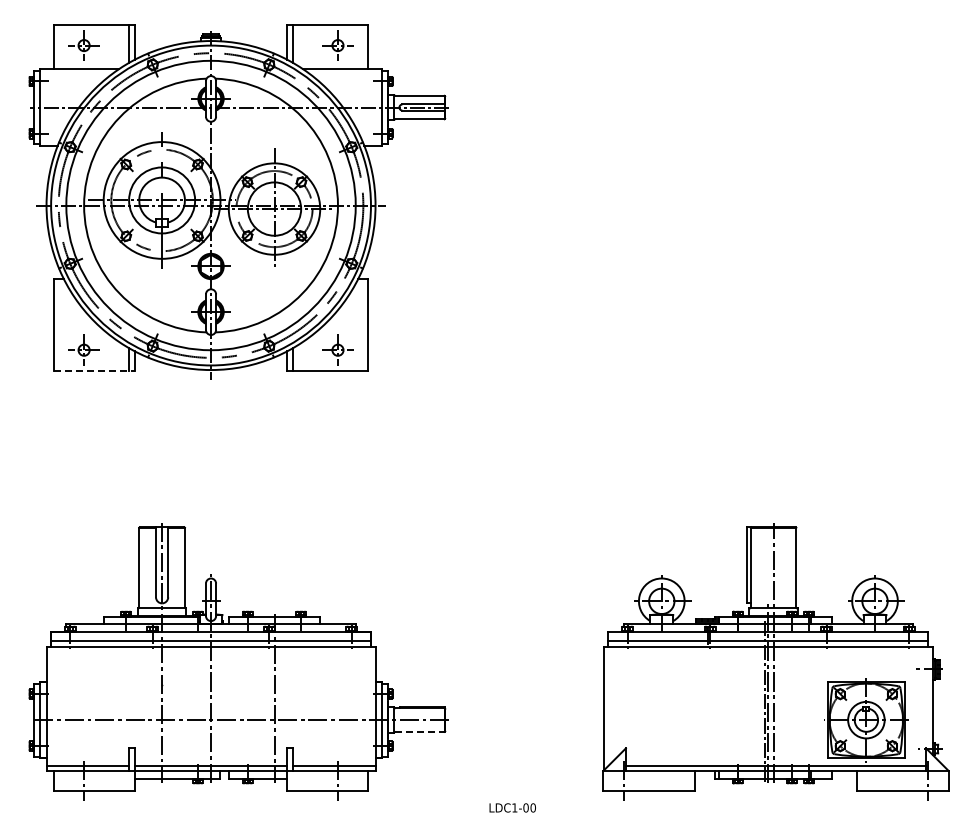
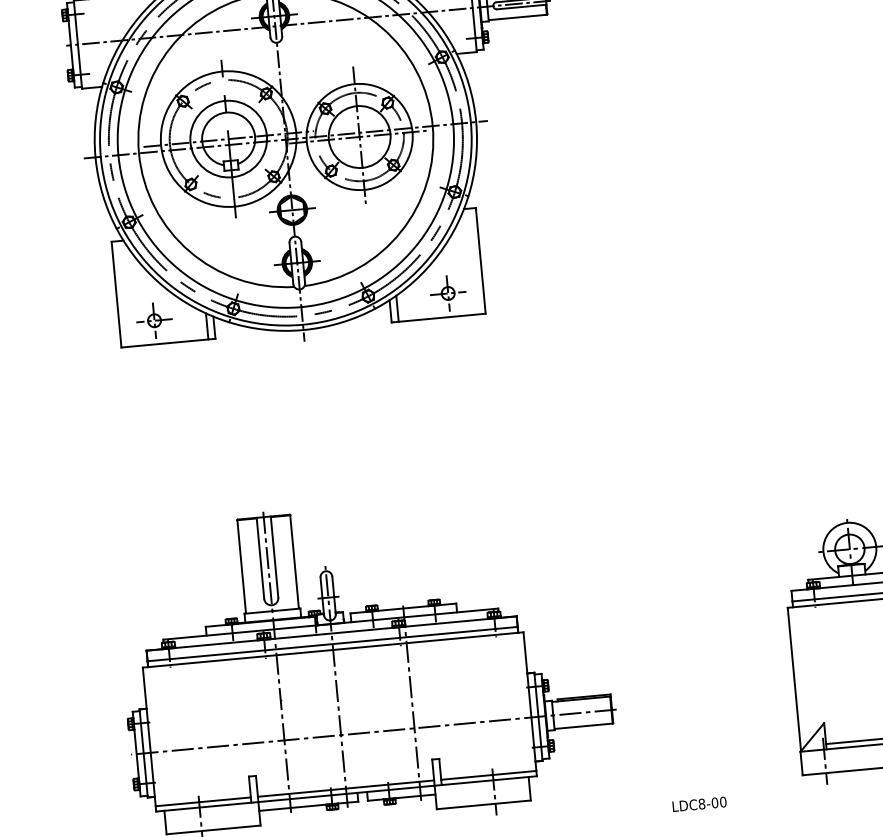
line: (94, 370) -> (168, 343), dashed -> solid
line: (420, 731) -> (584, 725), dashed -> solid
text: (514, 807) -> (701, 803), LDC1-00 -> LDC8-00

